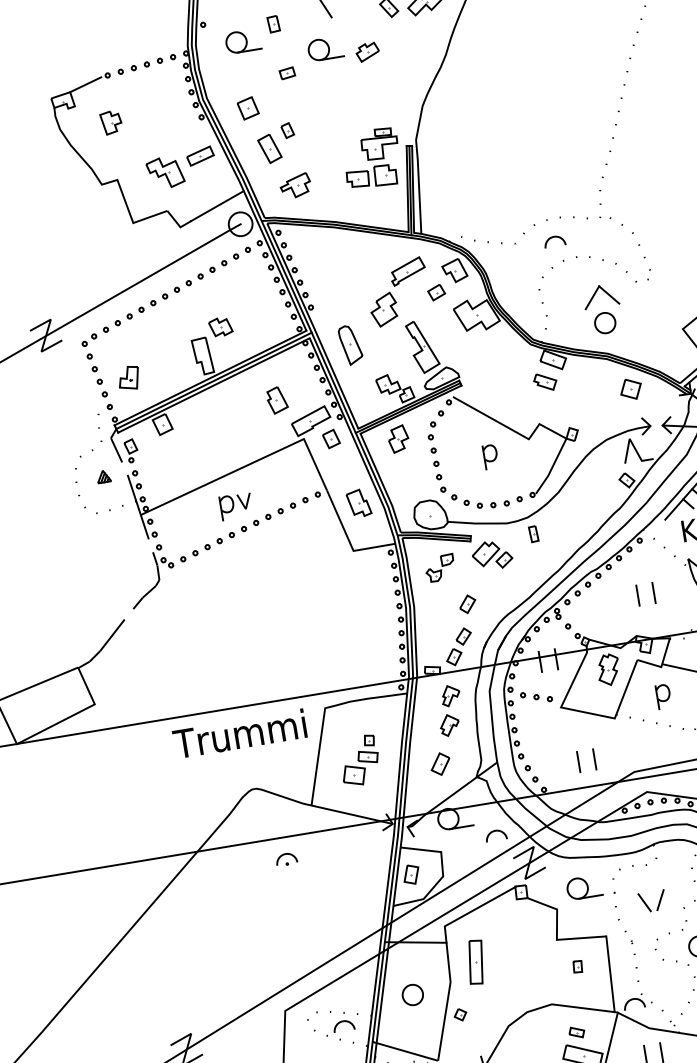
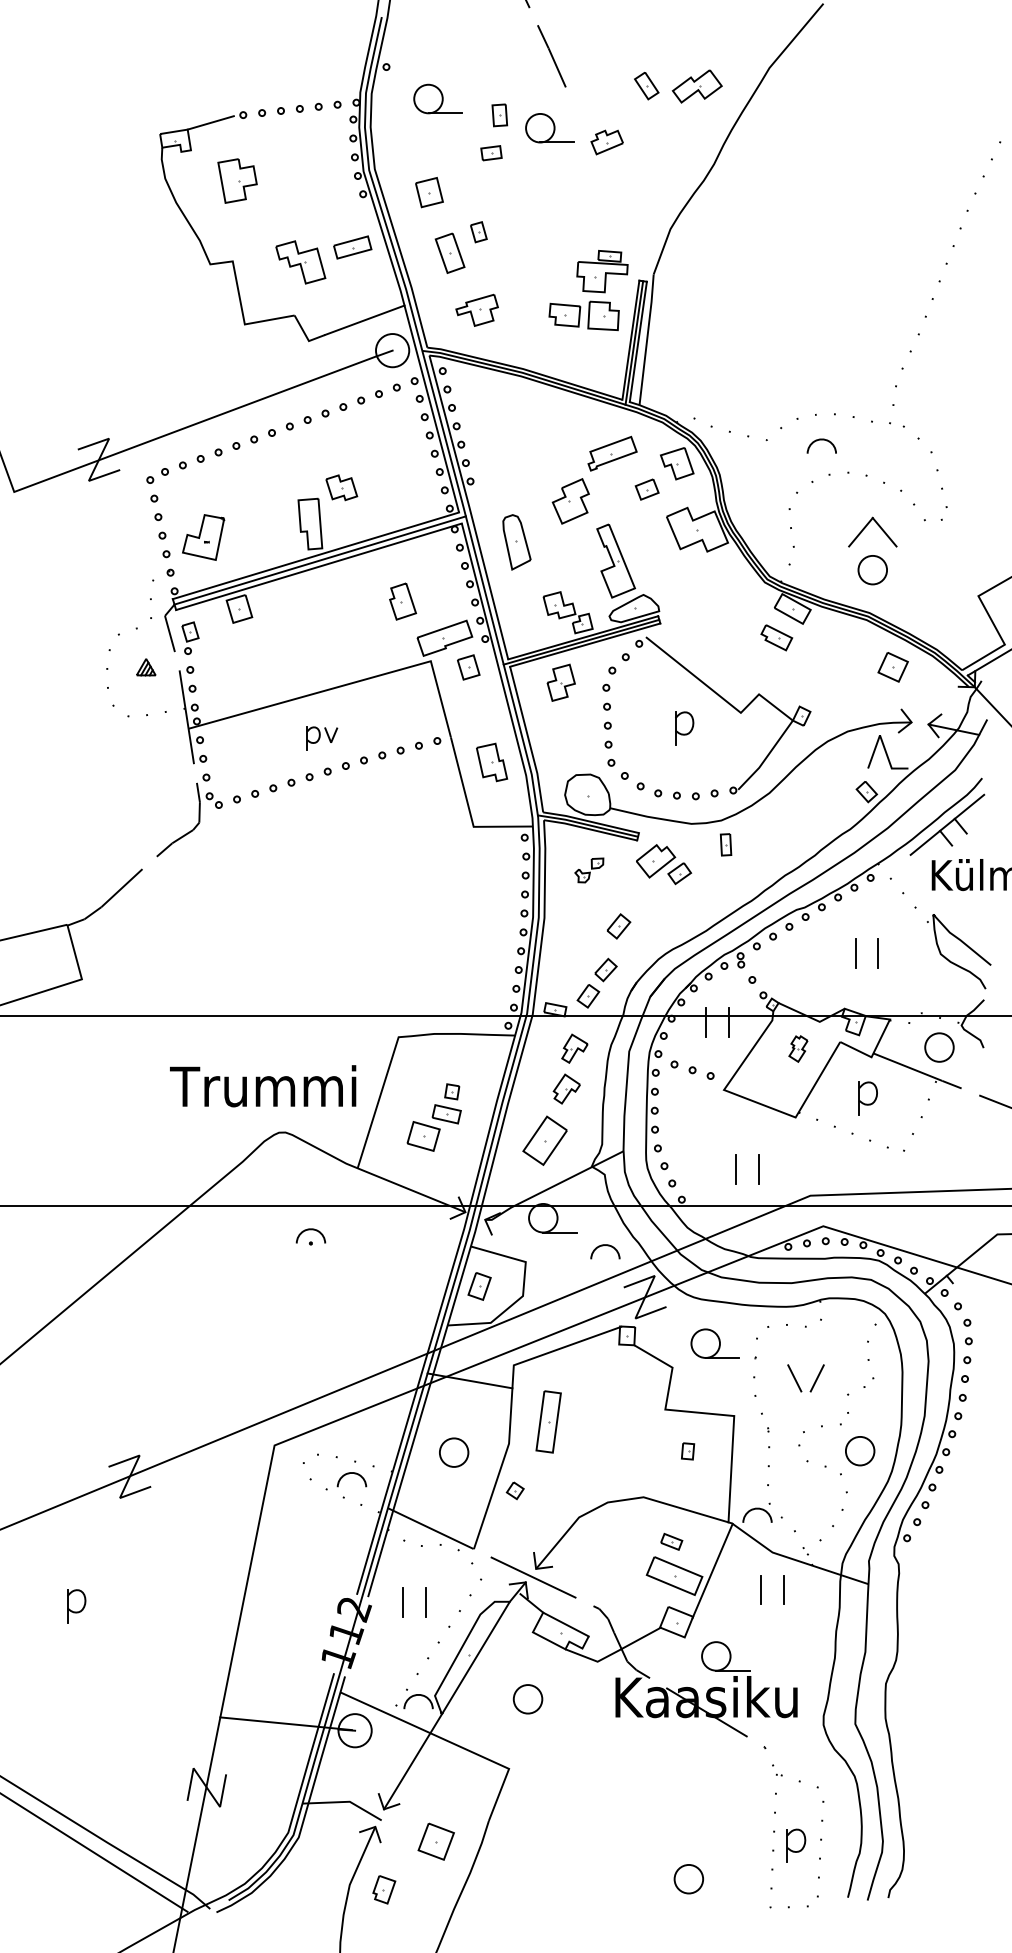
part: (273, 24) -> (499, 115), moved
part: (111, 122) -> (237, 180), size x1.4
part: (129, 378) -> (203, 537), size x1.4
part: (236, 506) -> (322, 738), size x0.7
part: (440, 568) -> (589, 870), size x0.7
part: (608, 669) -> (798, 1048), size x0.6
text: (240, 734) -> (263, 1086), moved
part: (440, 764) -> (544, 1140), size x1.6

